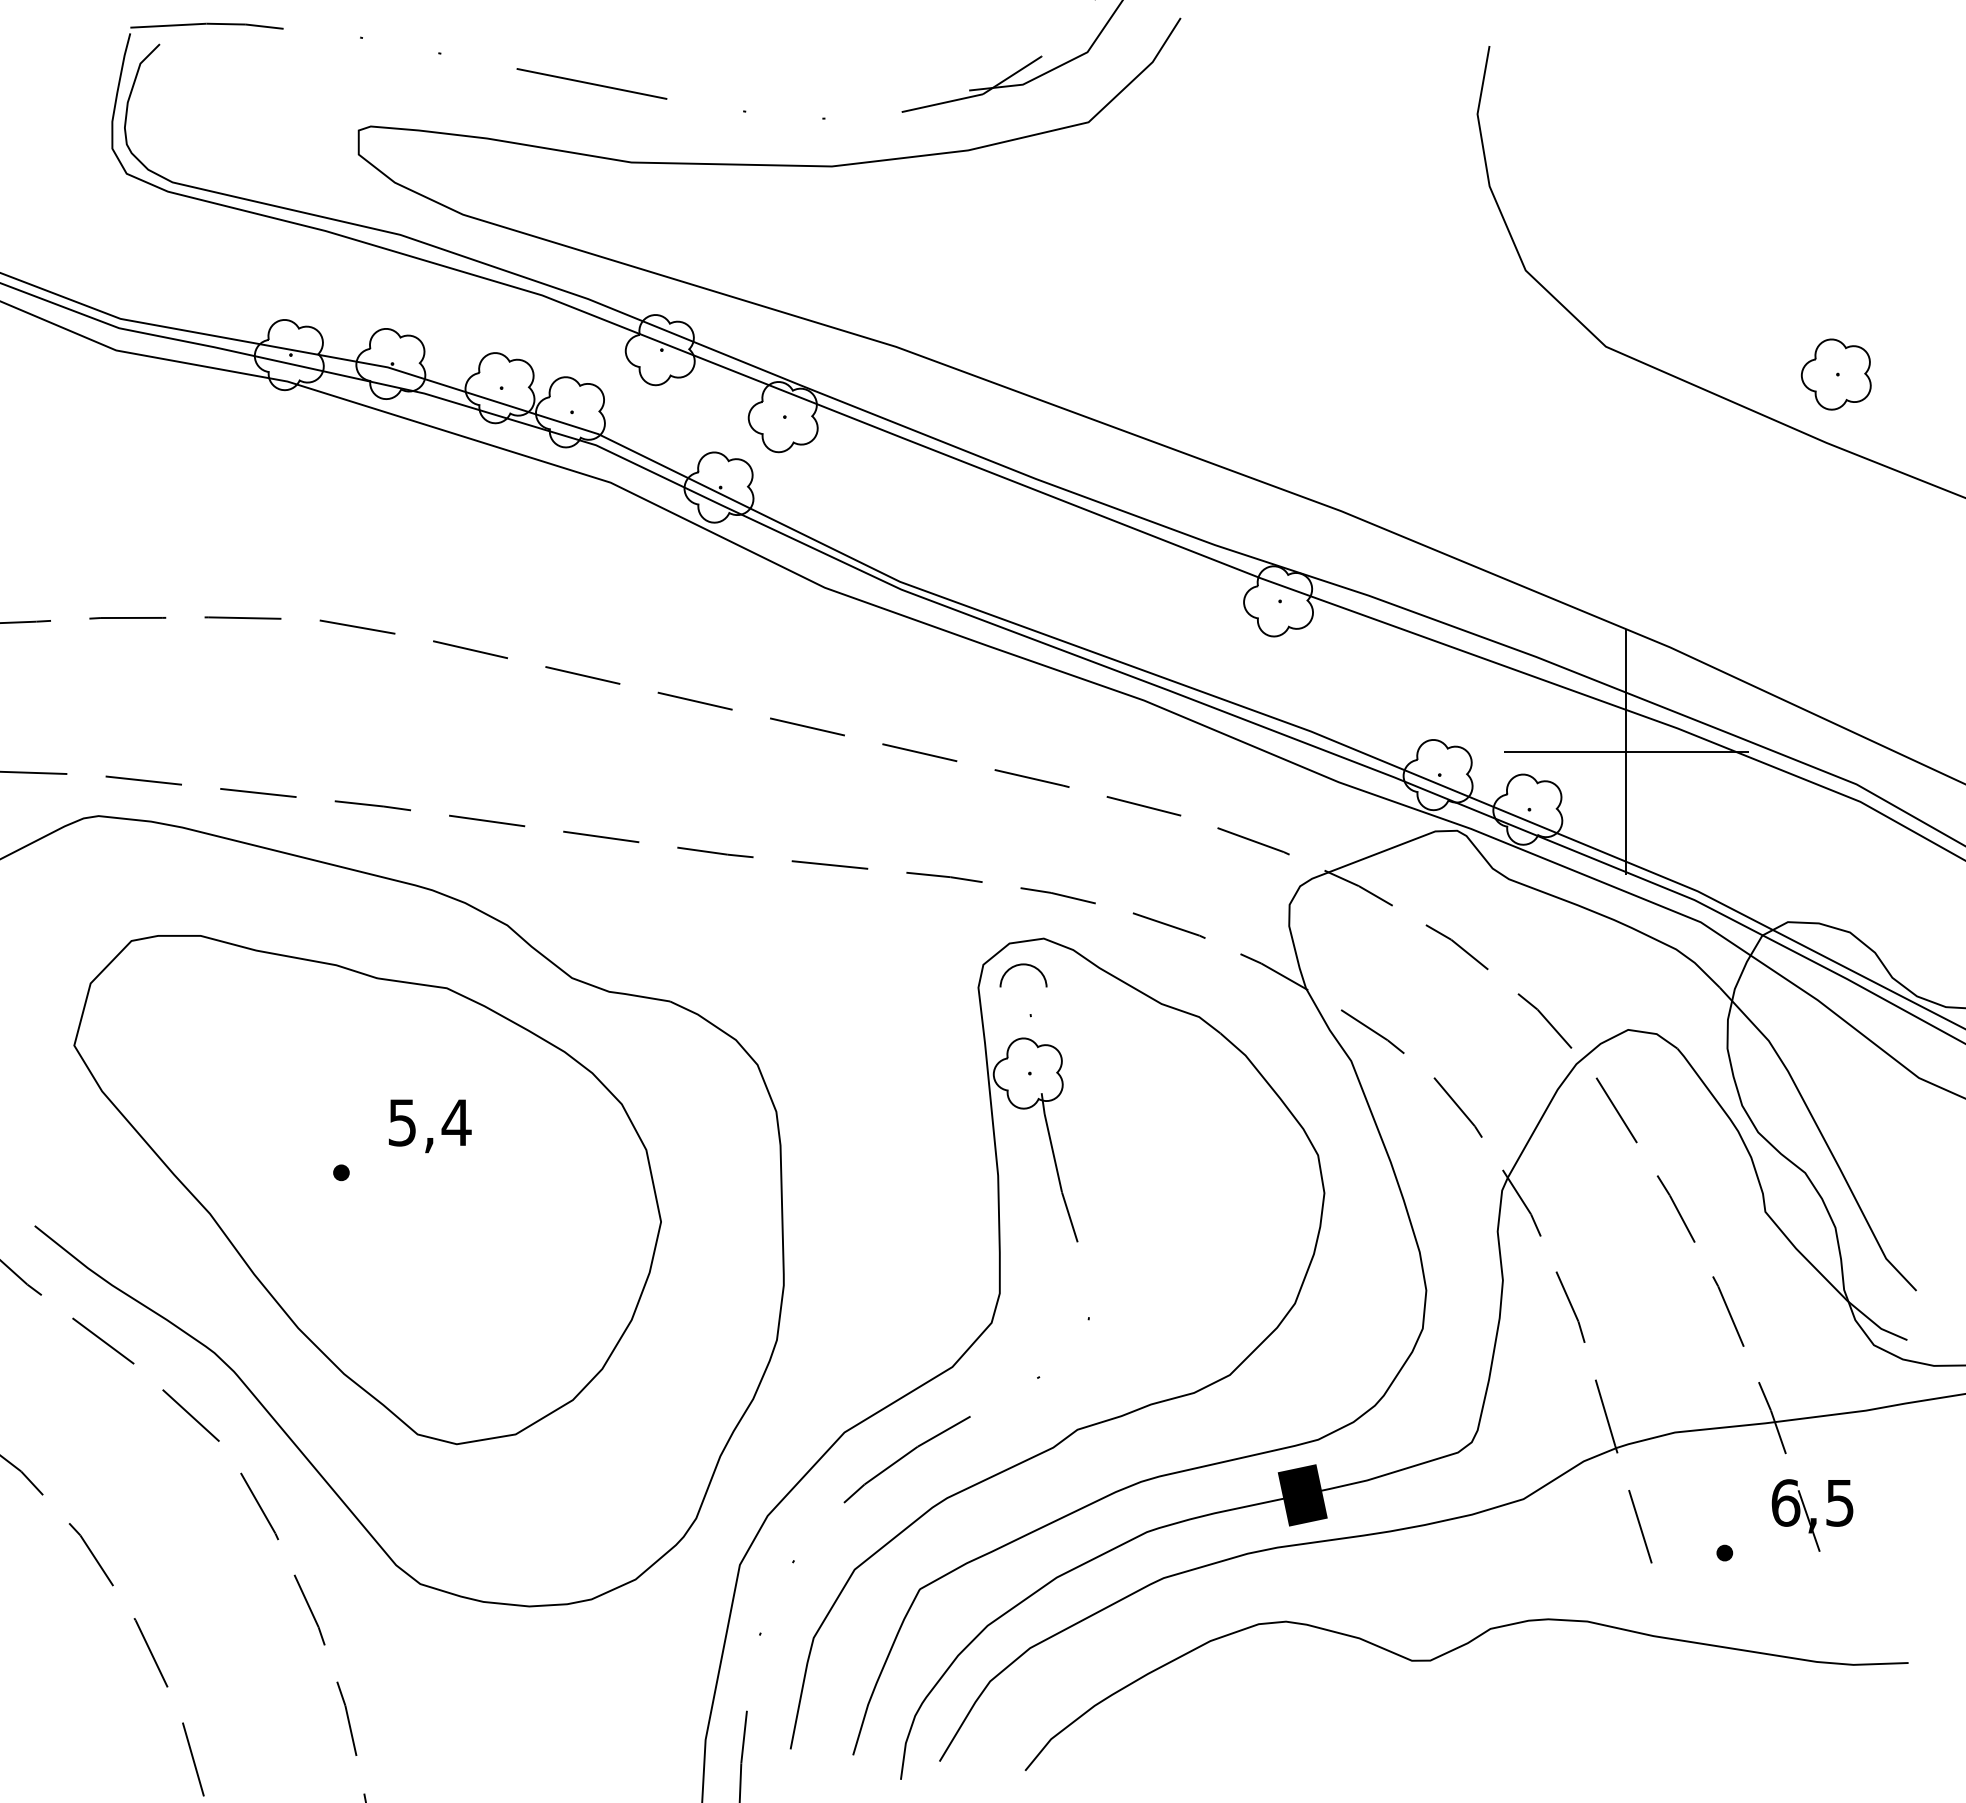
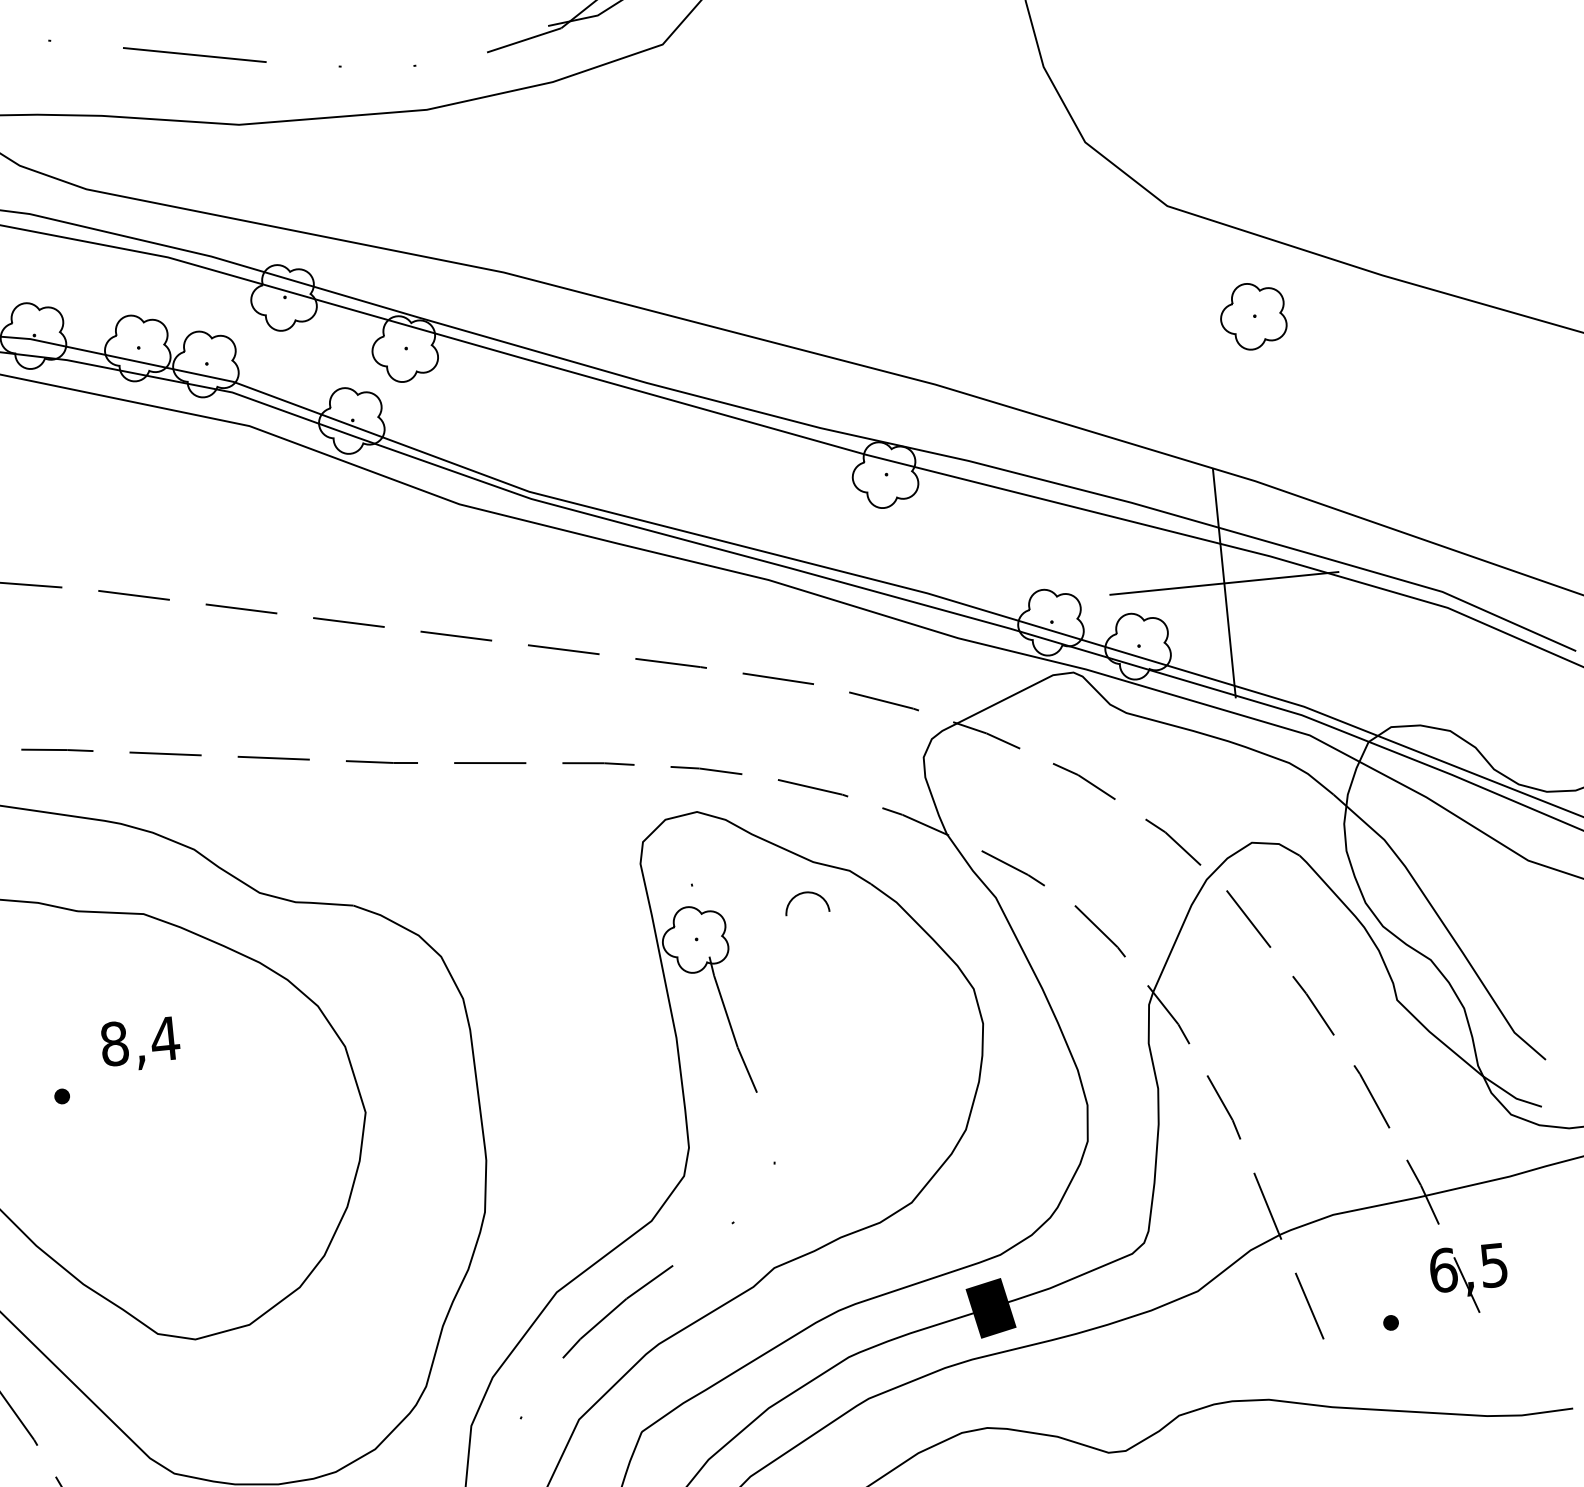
part: (1835, 374) -> (1252, 316), moved
curve: (1023, 965) -> (805, 893), moved
text: (402, 1122) -> (114, 1043), 5,4 -> 8,4

